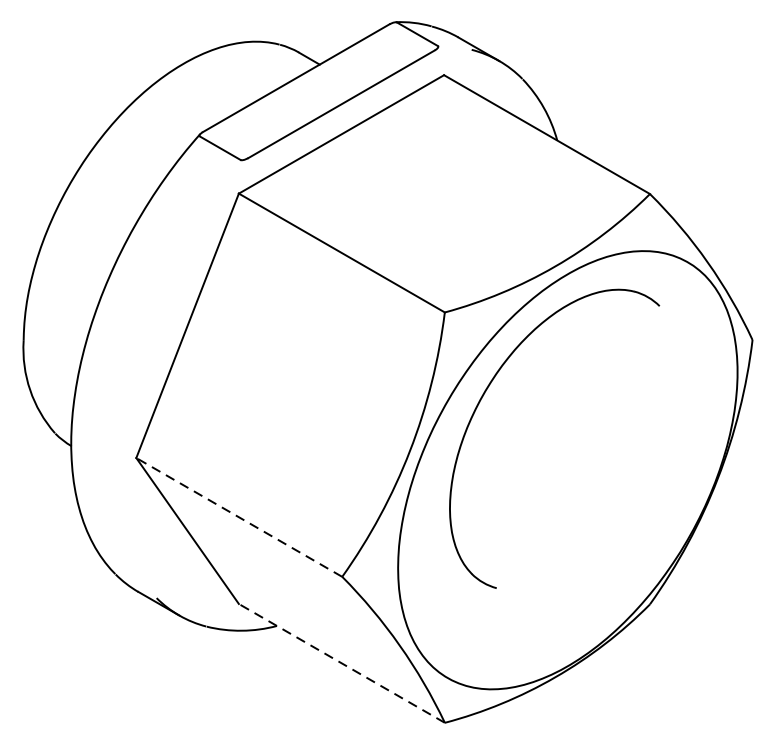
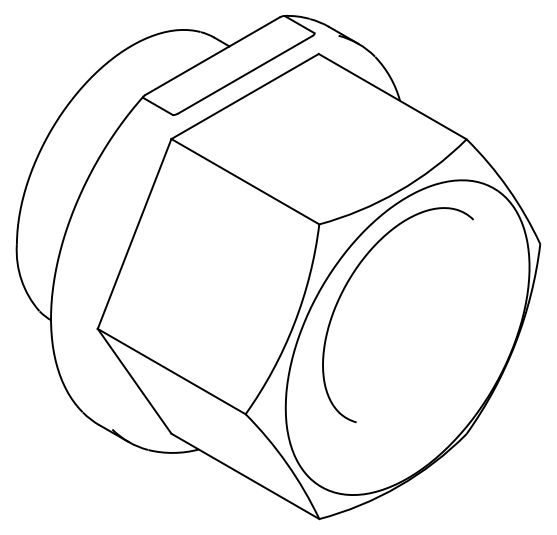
line: (238, 517) -> (171, 371), dashed -> solid
line: (340, 663) -> (244, 476), dashed -> solid

